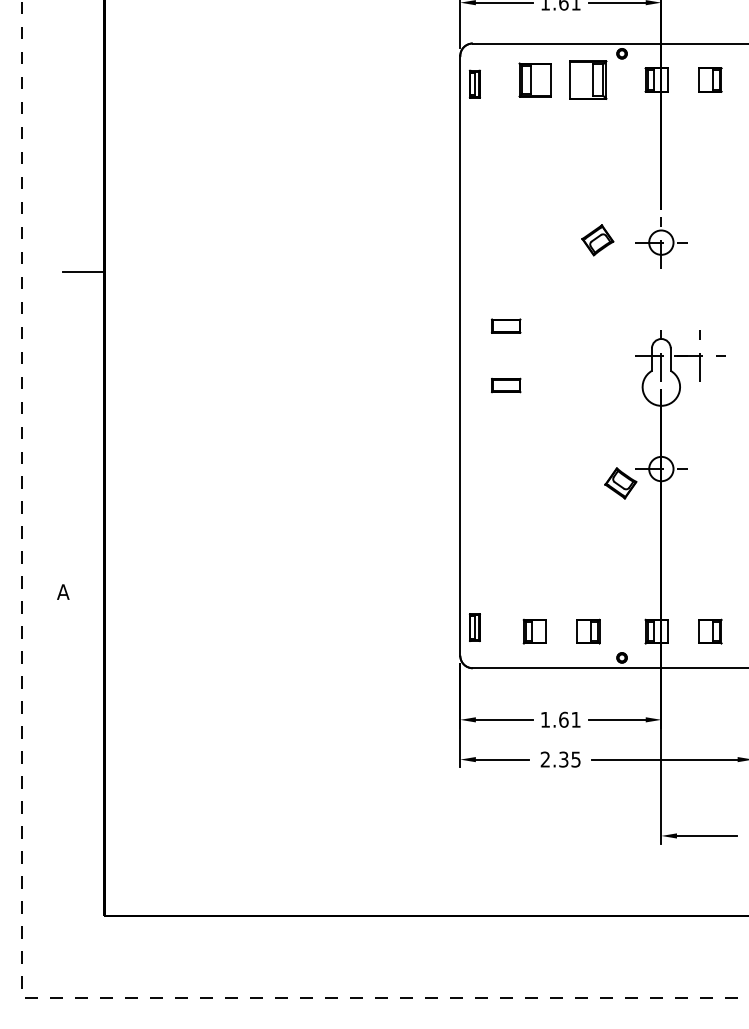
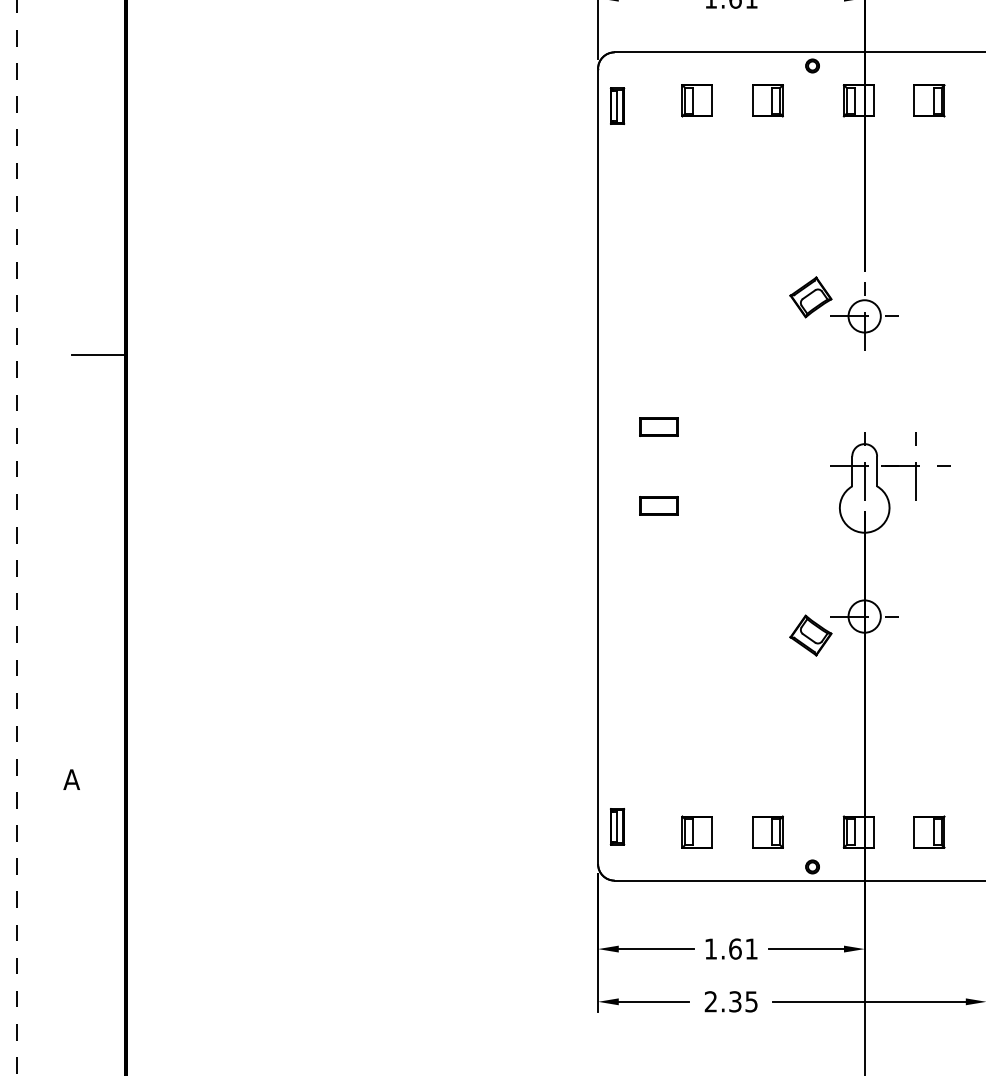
part: (534, 79) -> (696, 100), size x0.71
part: (588, 79) -> (768, 100), size x0.62
part: (597, 240) -> (810, 297), moved

